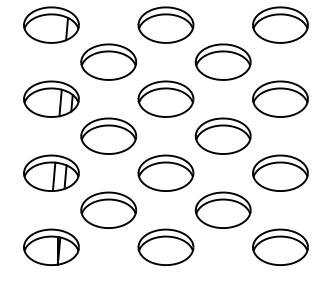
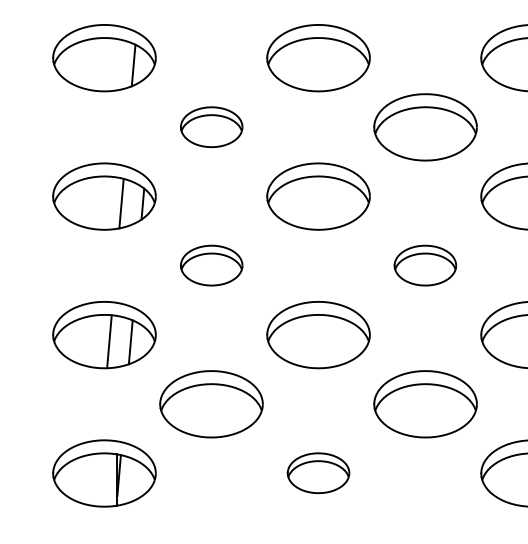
part: (108, 61) -> (211, 126), size x0.6
part: (108, 135) -> (211, 264), size x0.6
part: (222, 135) -> (424, 264), size x0.6
part: (165, 246) -> (317, 471), size x0.6

